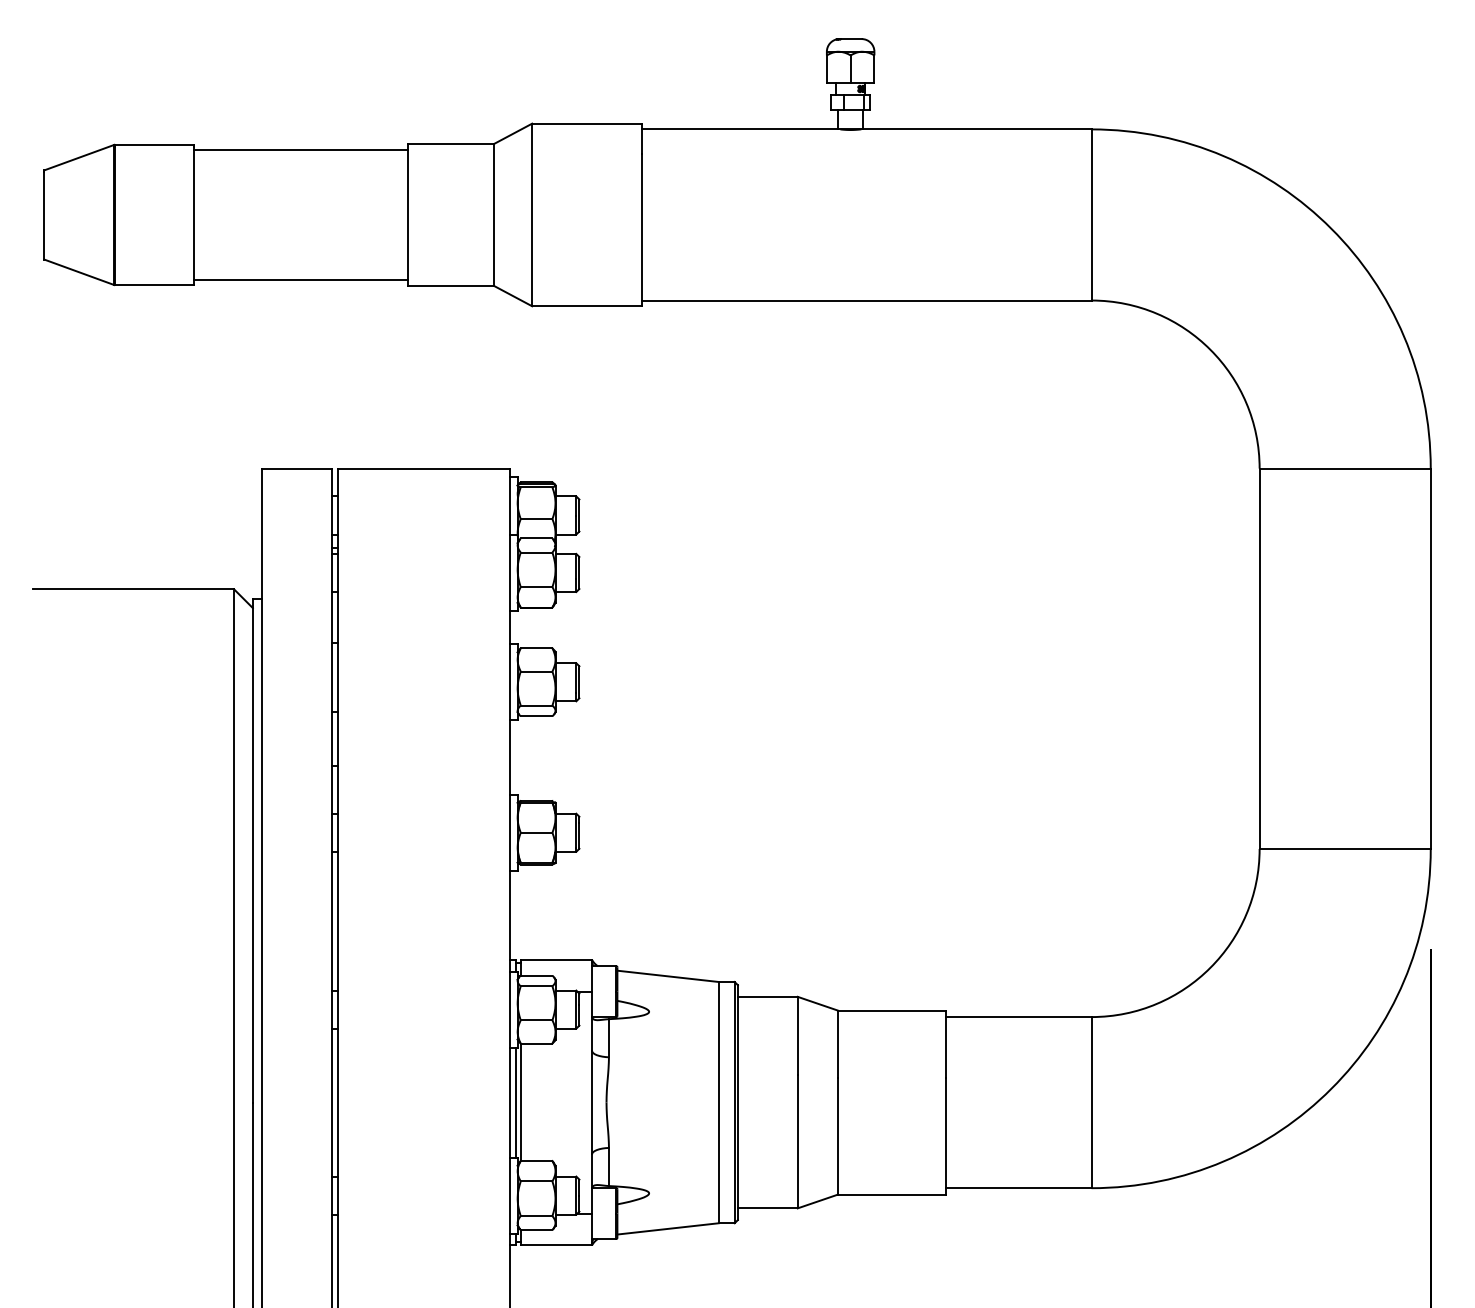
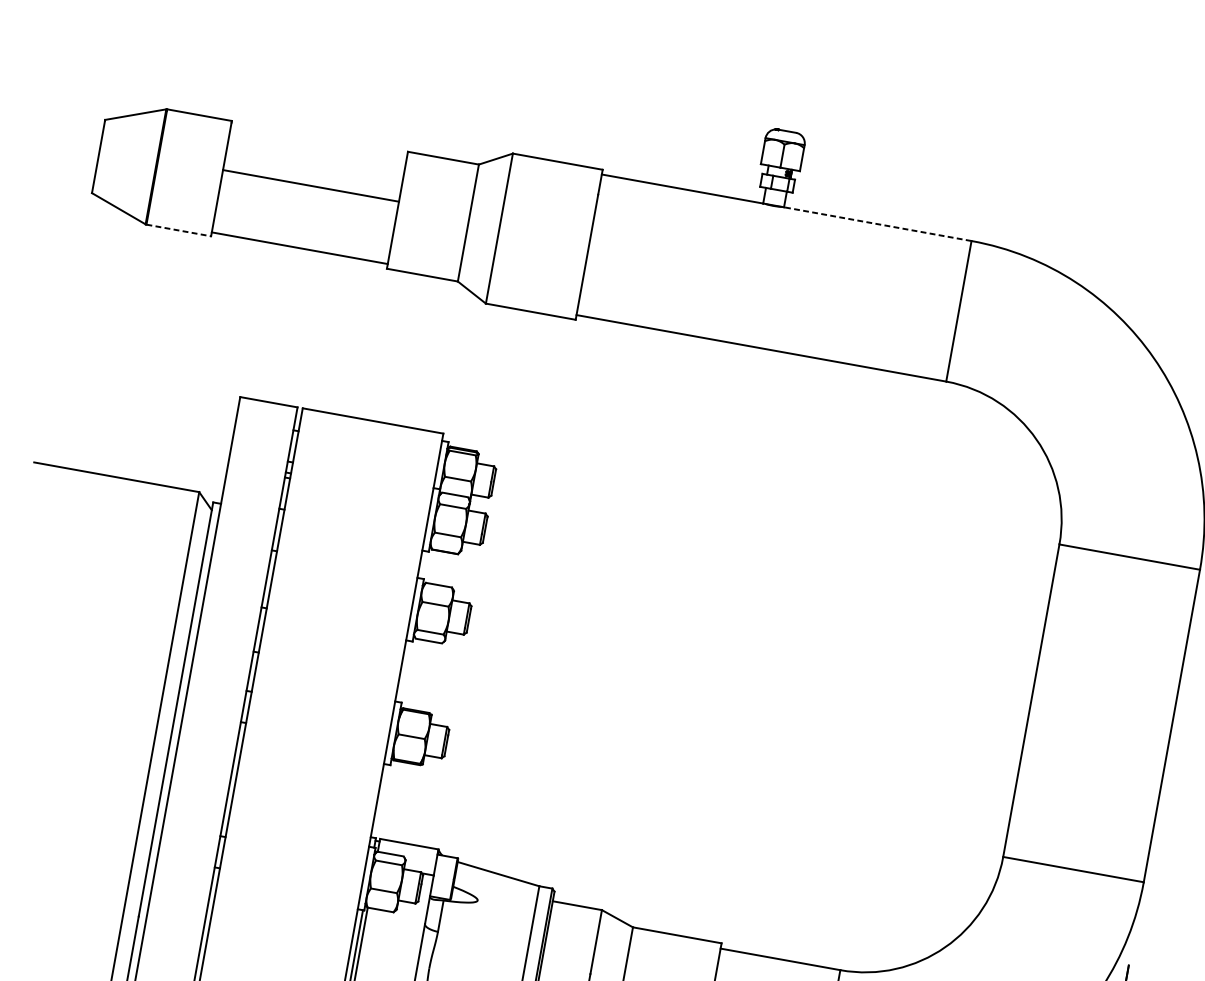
line: (976, 129) -> (876, 224), solid -> dashed
line: (300, 149) -> (310, 185), moved
line: (155, 285) -> (179, 230), solid -> dashed

